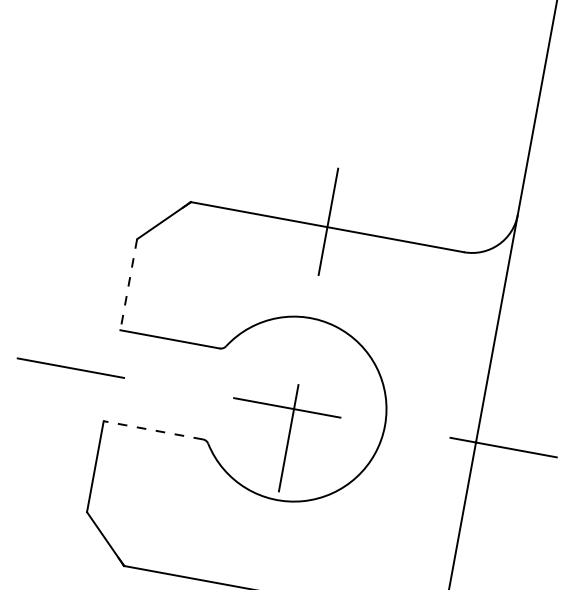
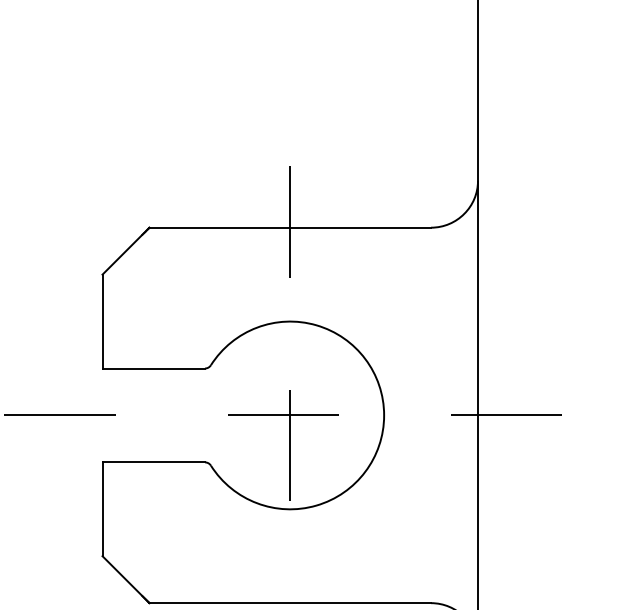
line: (128, 284) -> (102, 321), dashed -> solid
line: (153, 430) -> (153, 462), dashed -> solid

